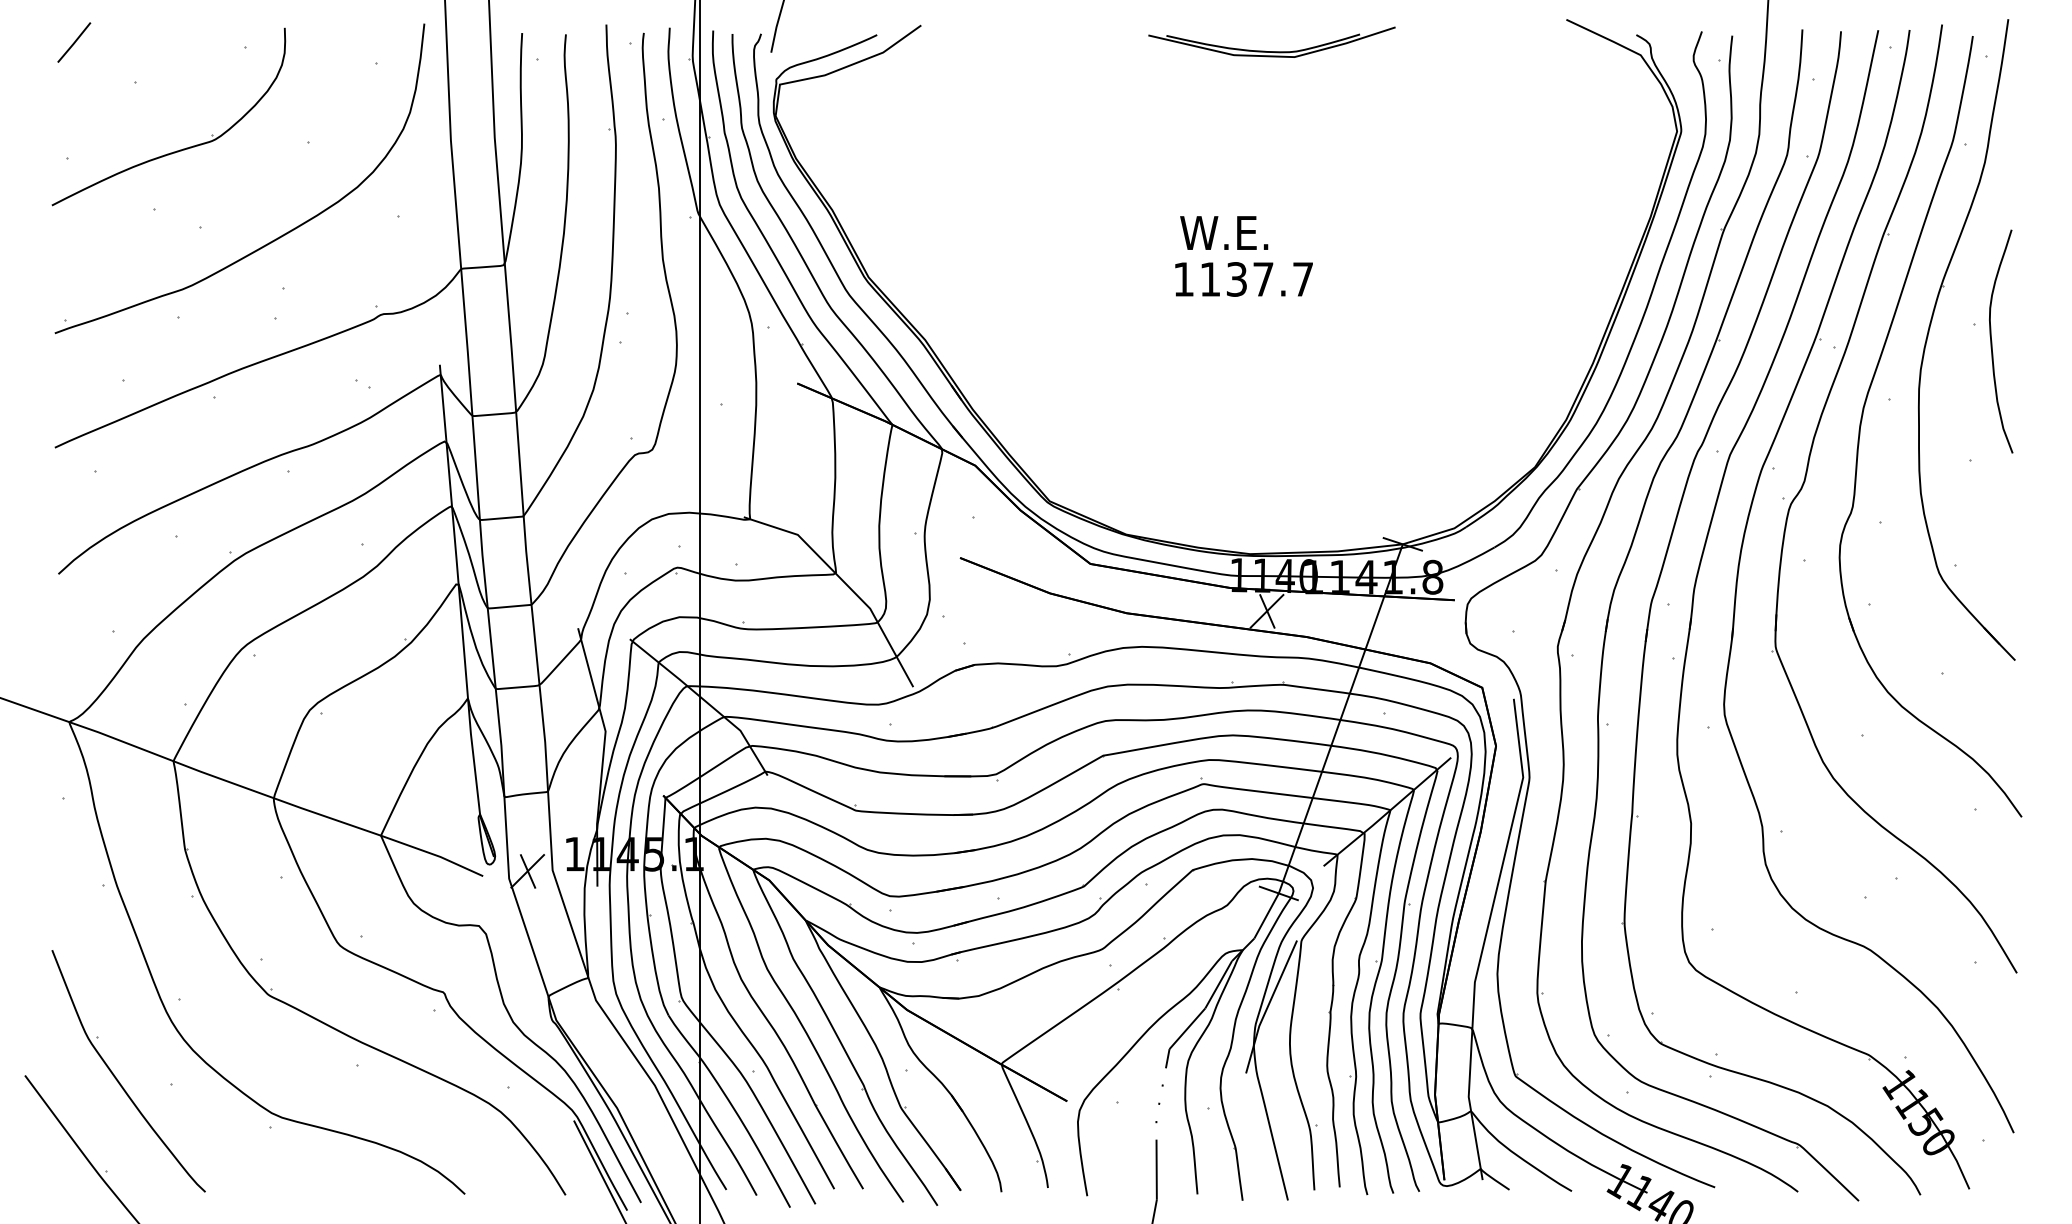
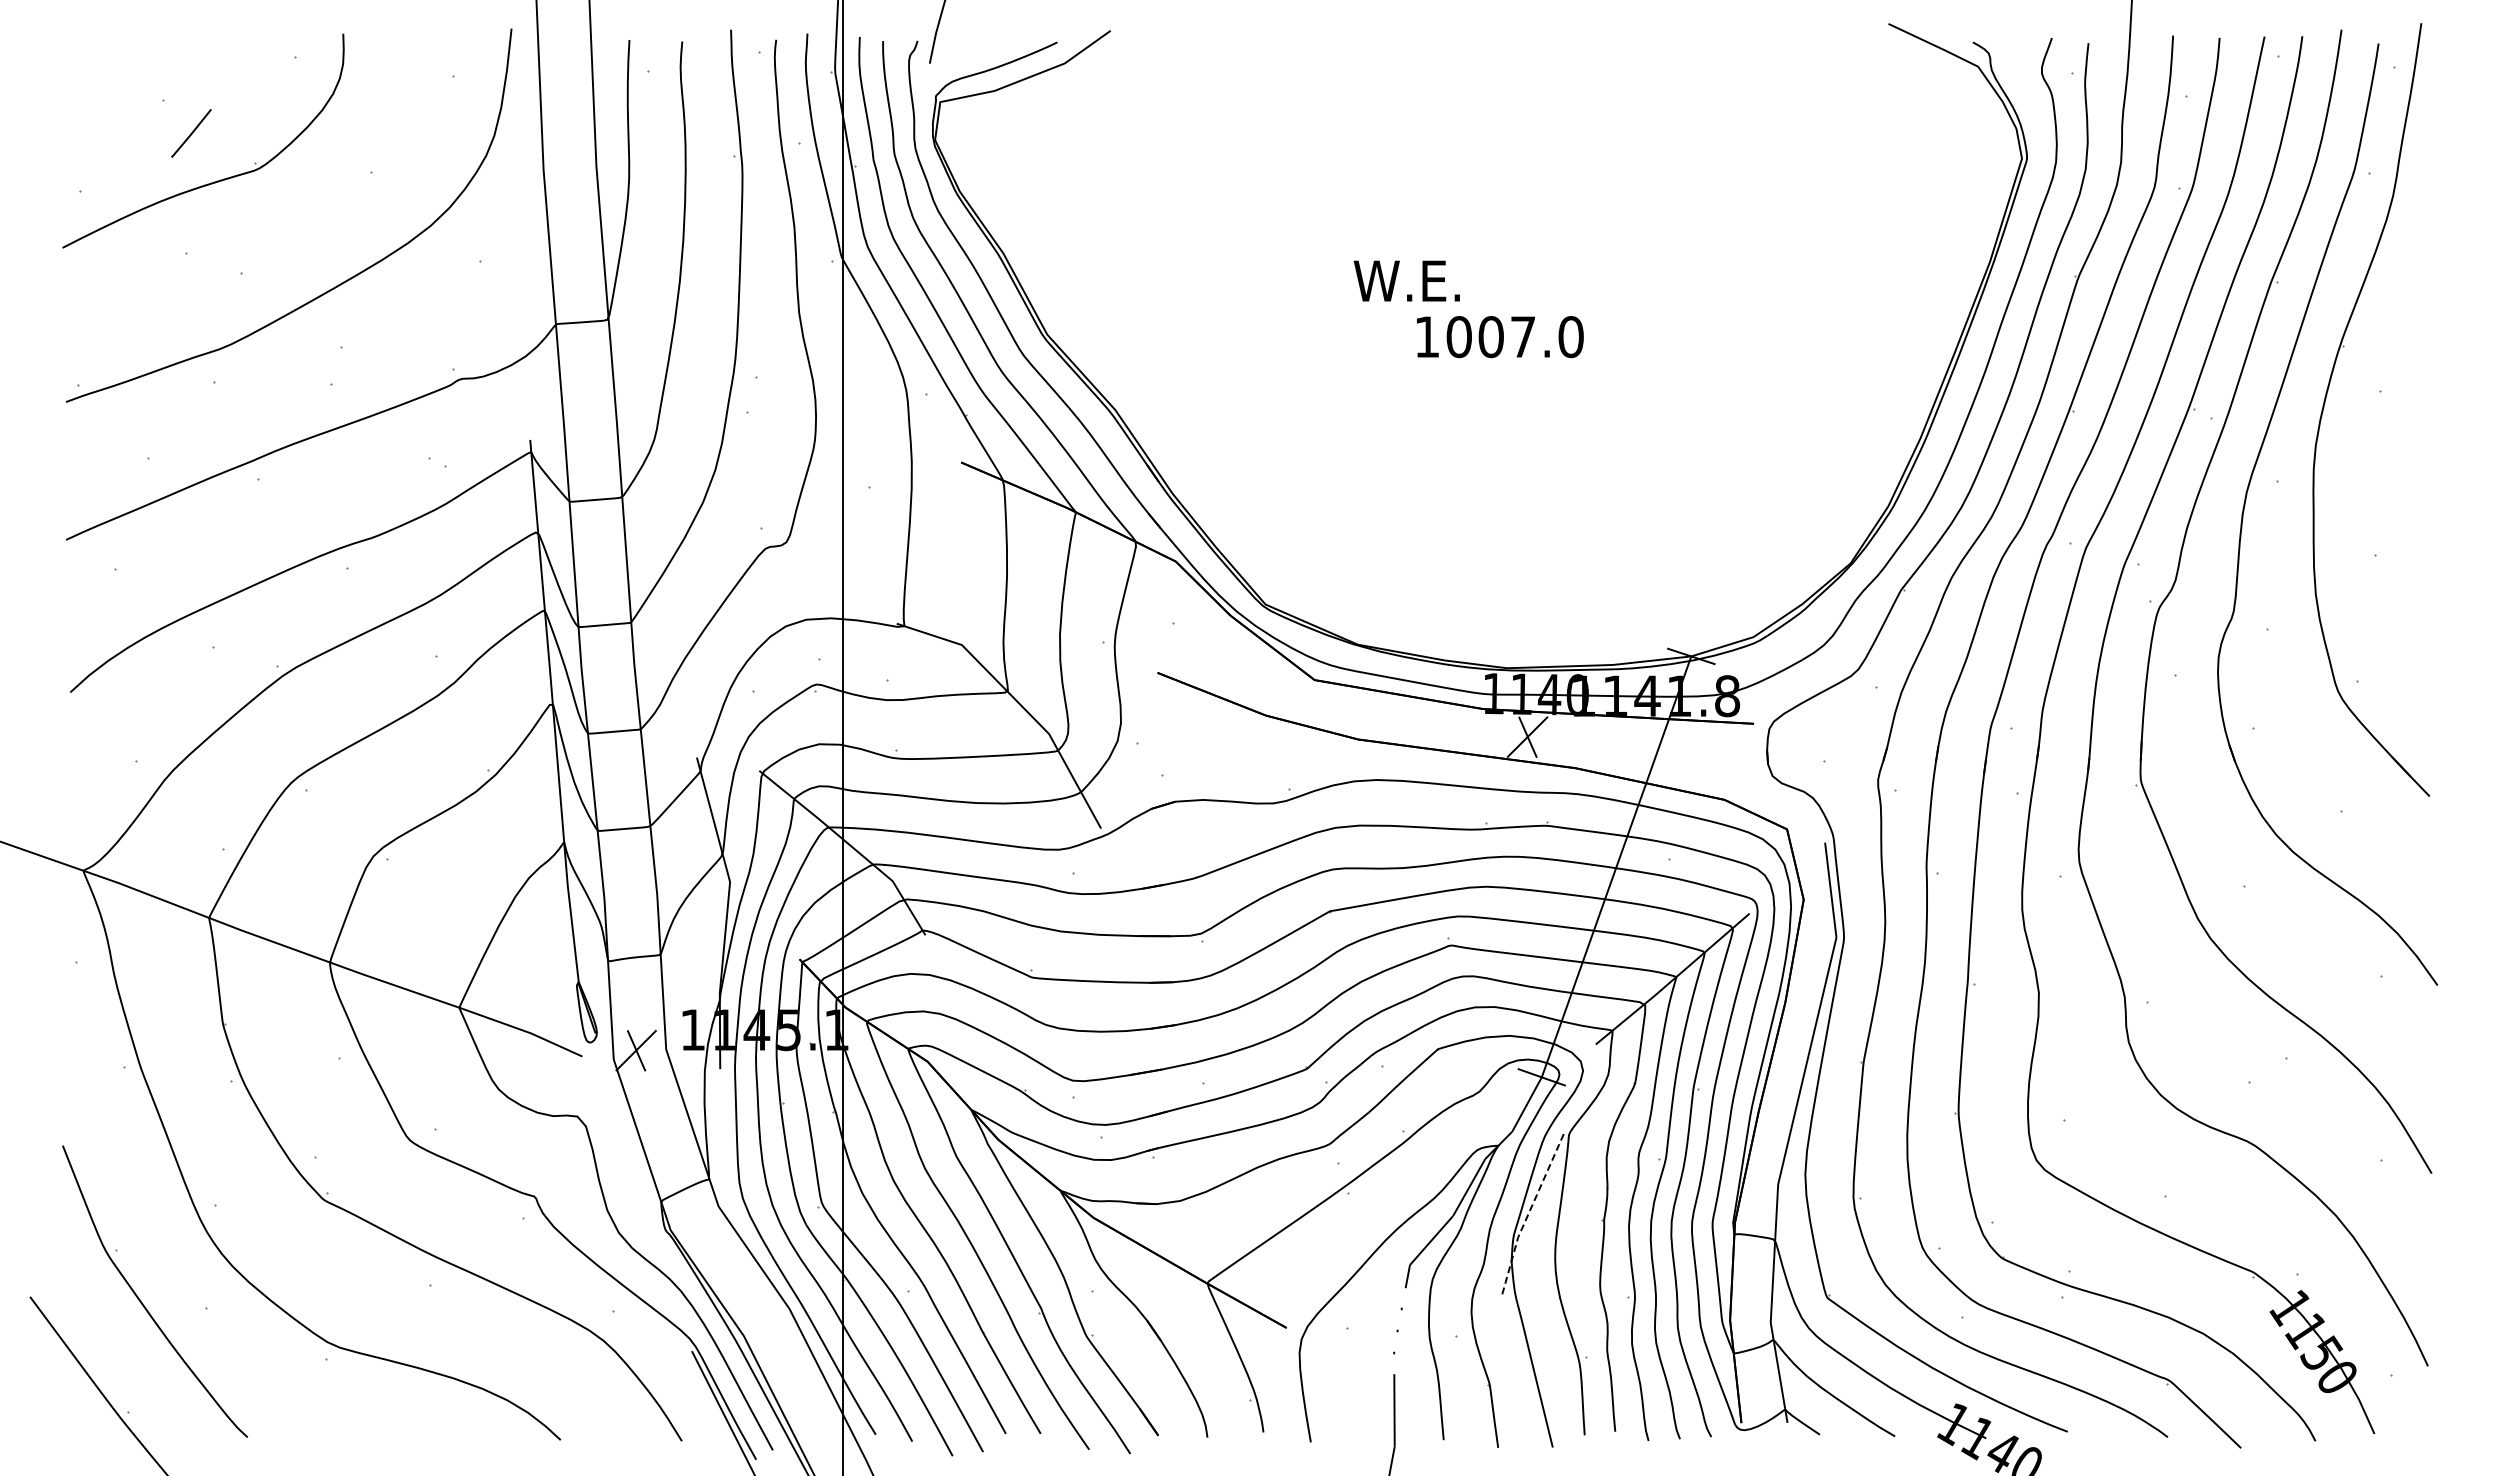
line: (74, 42) -> (191, 133), moved
part: (1269, 50) -> (1530, 61), removed
text: (1223, 232) -> (1406, 280), moved
text: (1256, 279) -> (1514, 337), 1137.7 -> 1007.0
curve: (1991, 341) -> (2401, 411), removed
line: (1267, 1006) -> (1528, 1213), solid -> dashed

